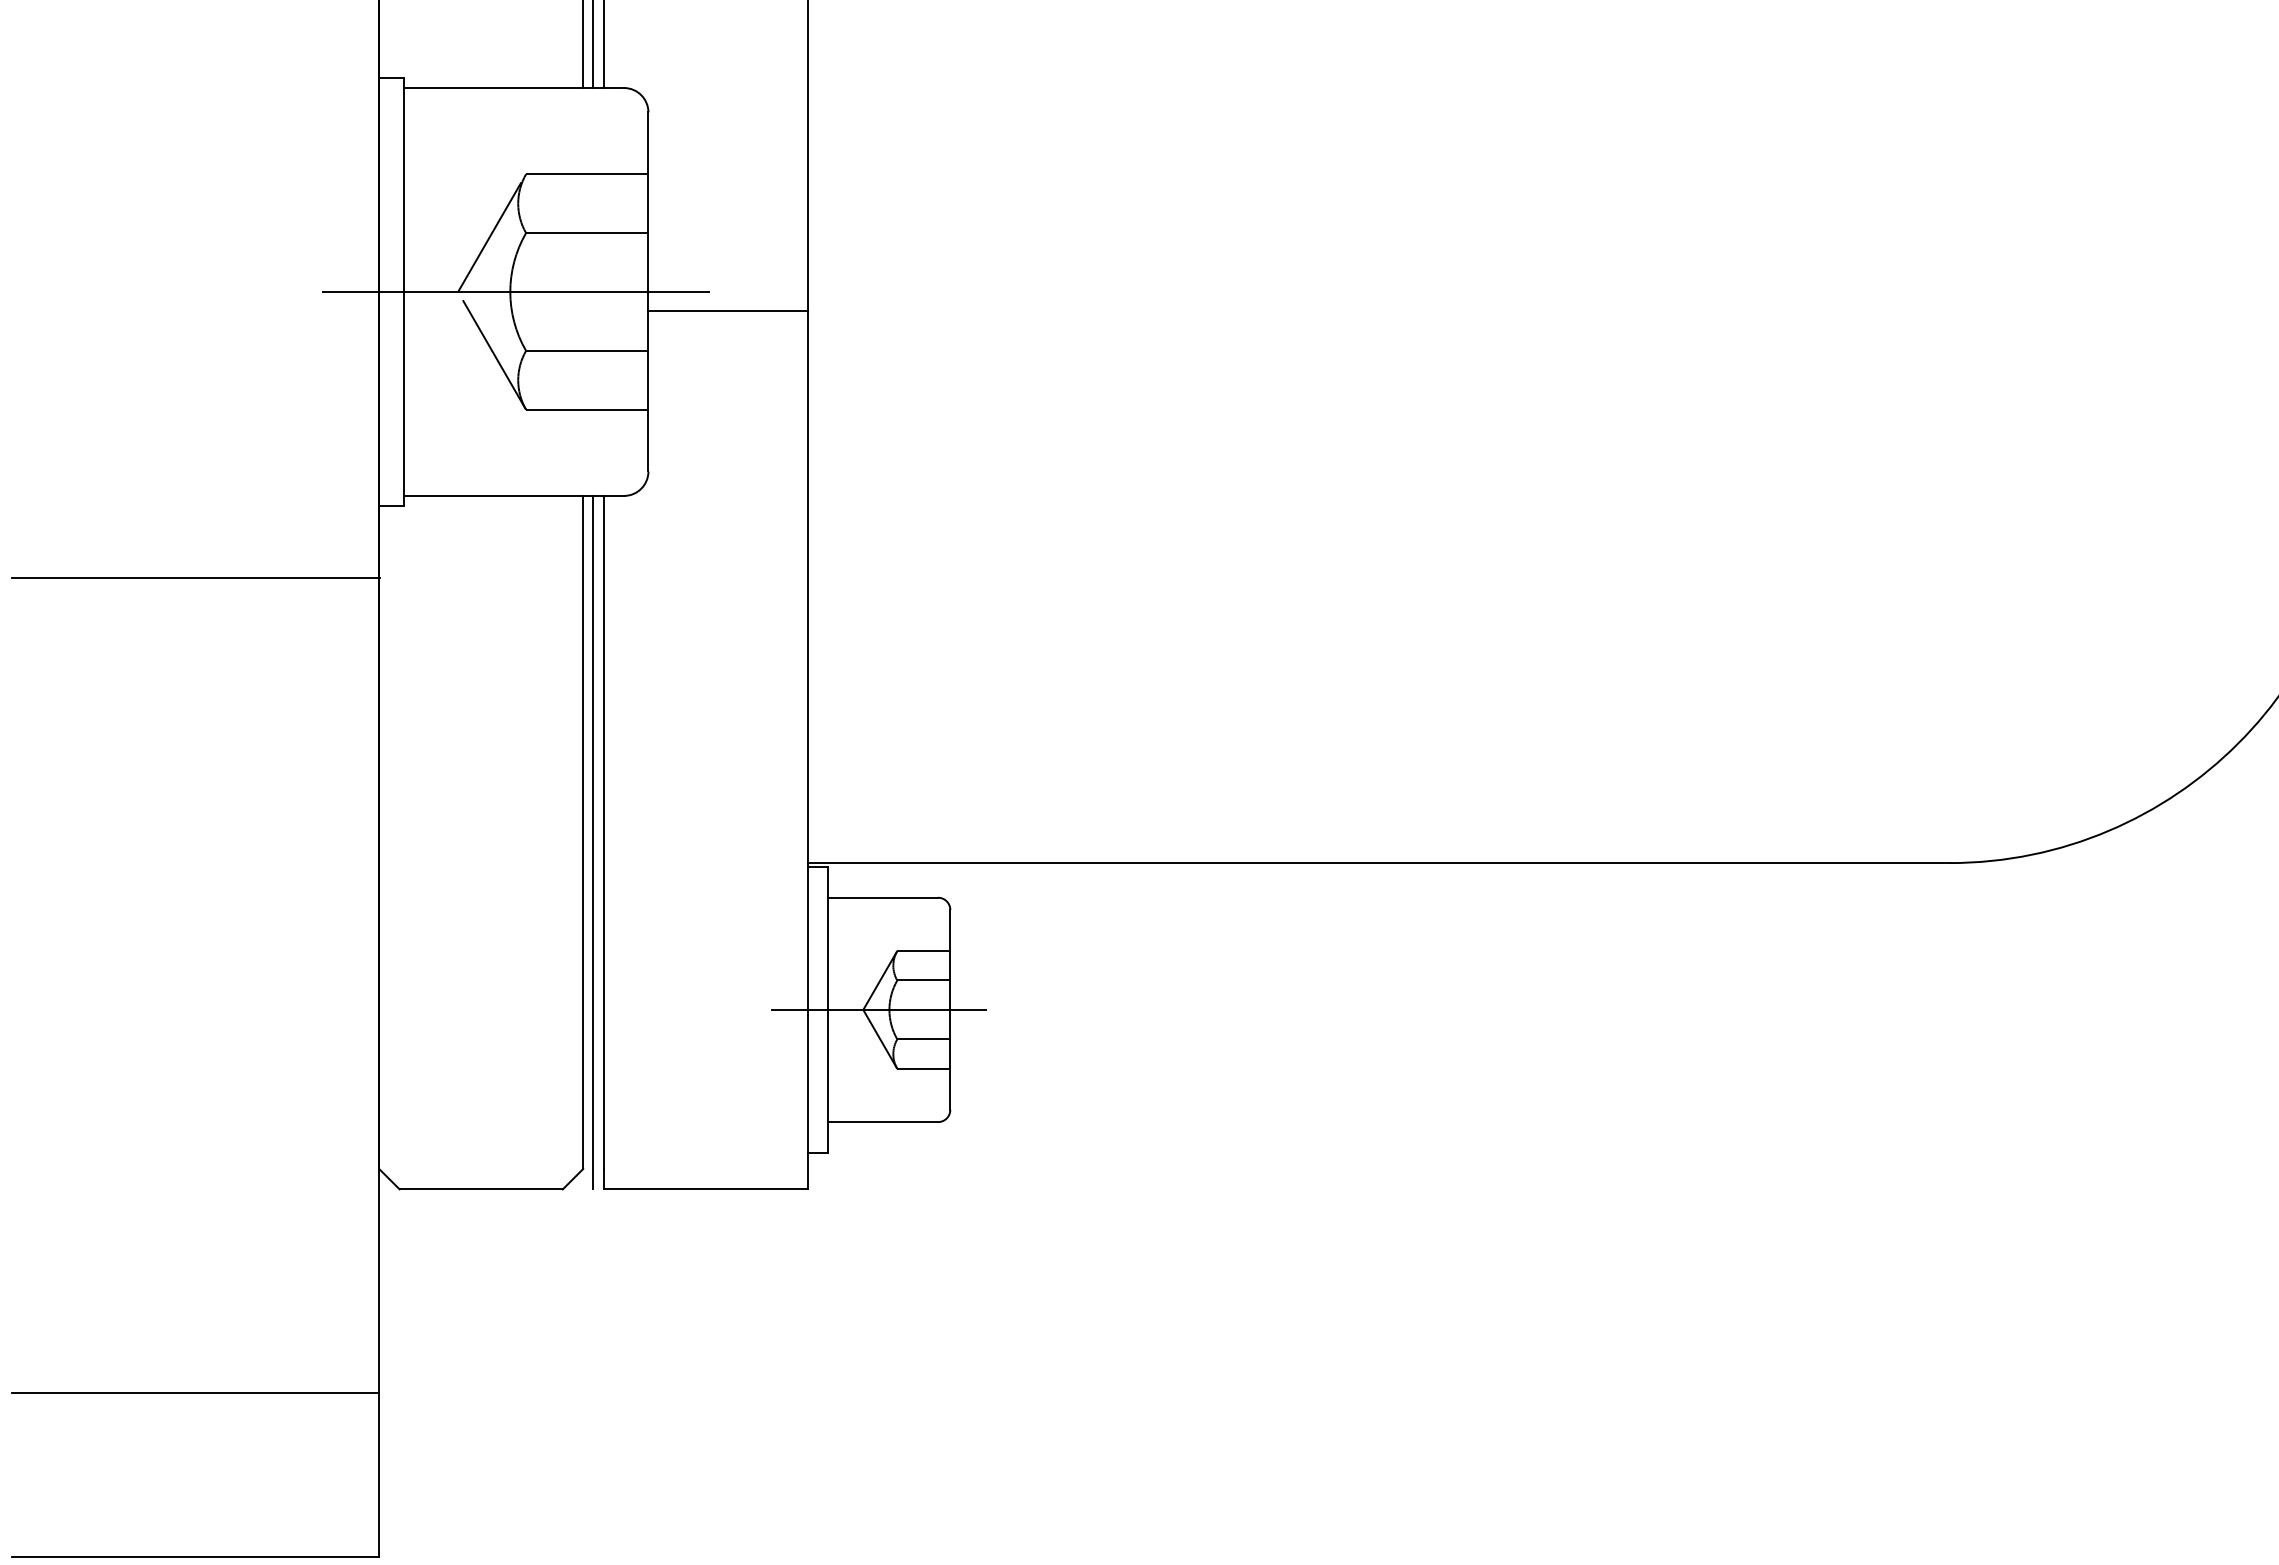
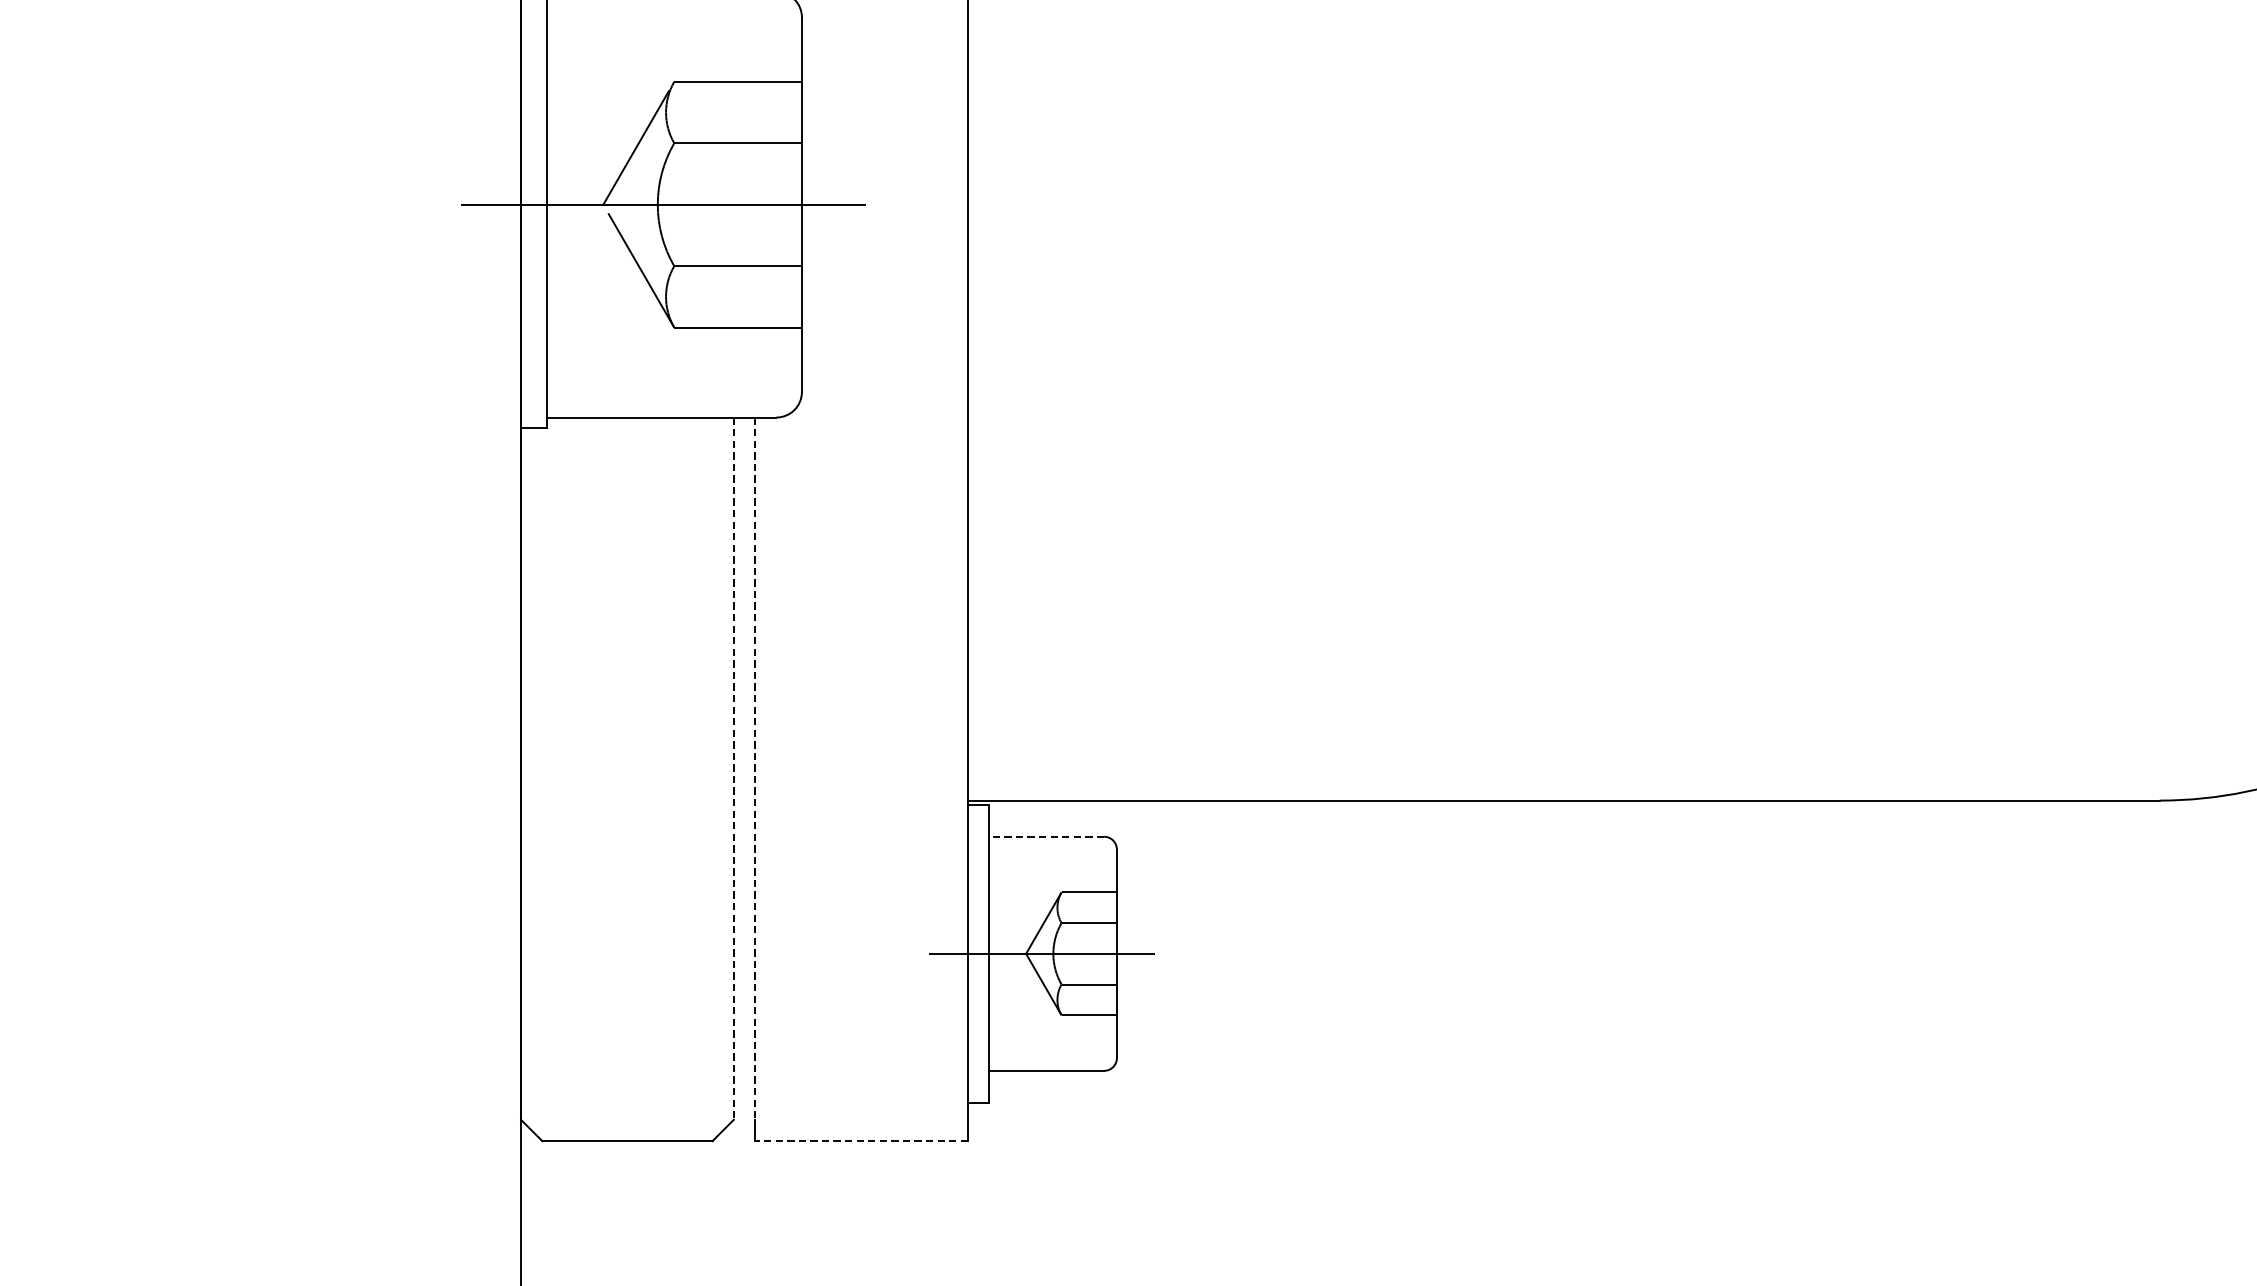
line: (727, 311) -> (884, 225), removed
line: (196, 577) -> (330, 502), removed
line: (583, 832) -> (734, 768), solid -> dashed
line: (603, 832) -> (755, 768), solid -> dashed
line: (593, 842) -> (744, 779), removed
line: (882, 897) -> (1046, 836), solid -> dashed
line: (705, 1189) -> (861, 1141), solid -> dashed

